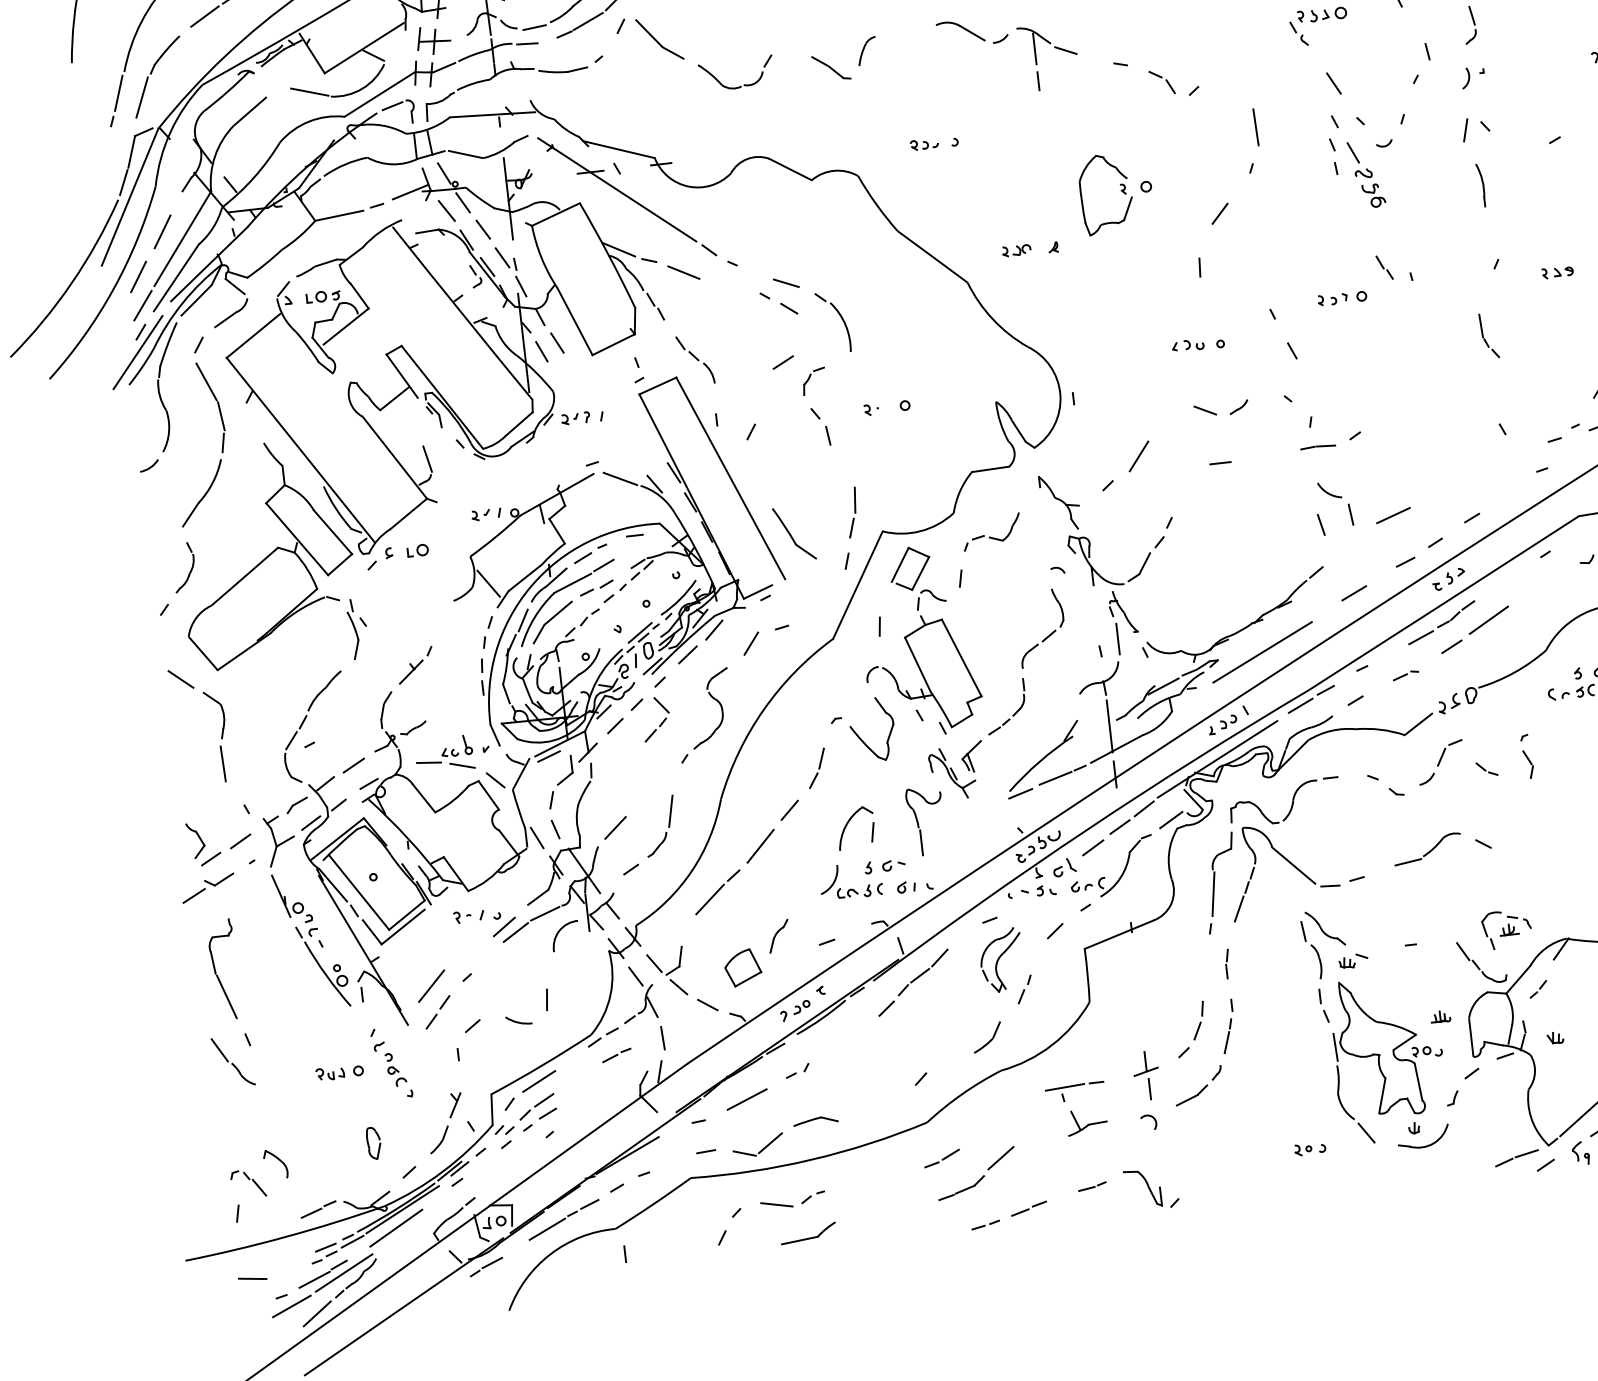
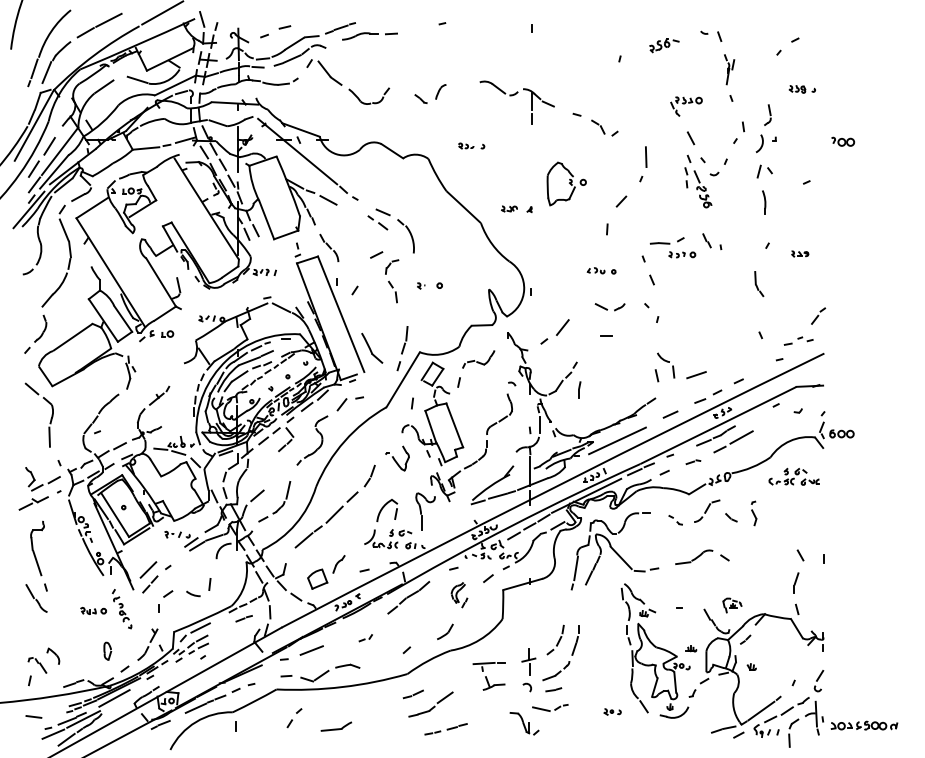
part: (830, 67) -> (420, 98), size x0.6
part: (1473, 77) -> (766, 143), size x1.6
part: (1329, 440) -> (666, 240), moved
part: (863, 730) -> (397, 458), size x0.7
part: (1385, 785) -> (675, 520), size x0.7
part: (1507, 929) -> (732, 605), size x0.7
line: (1227, 963) -> (579, 389), moved
part: (1005, 966) -> (459, 594), size x0.6
part: (797, 1071) -> (365, 638), moved
line: (1091, 1186) -> (553, 689), moved
part: (793, 1199) -> (550, 707), moved

